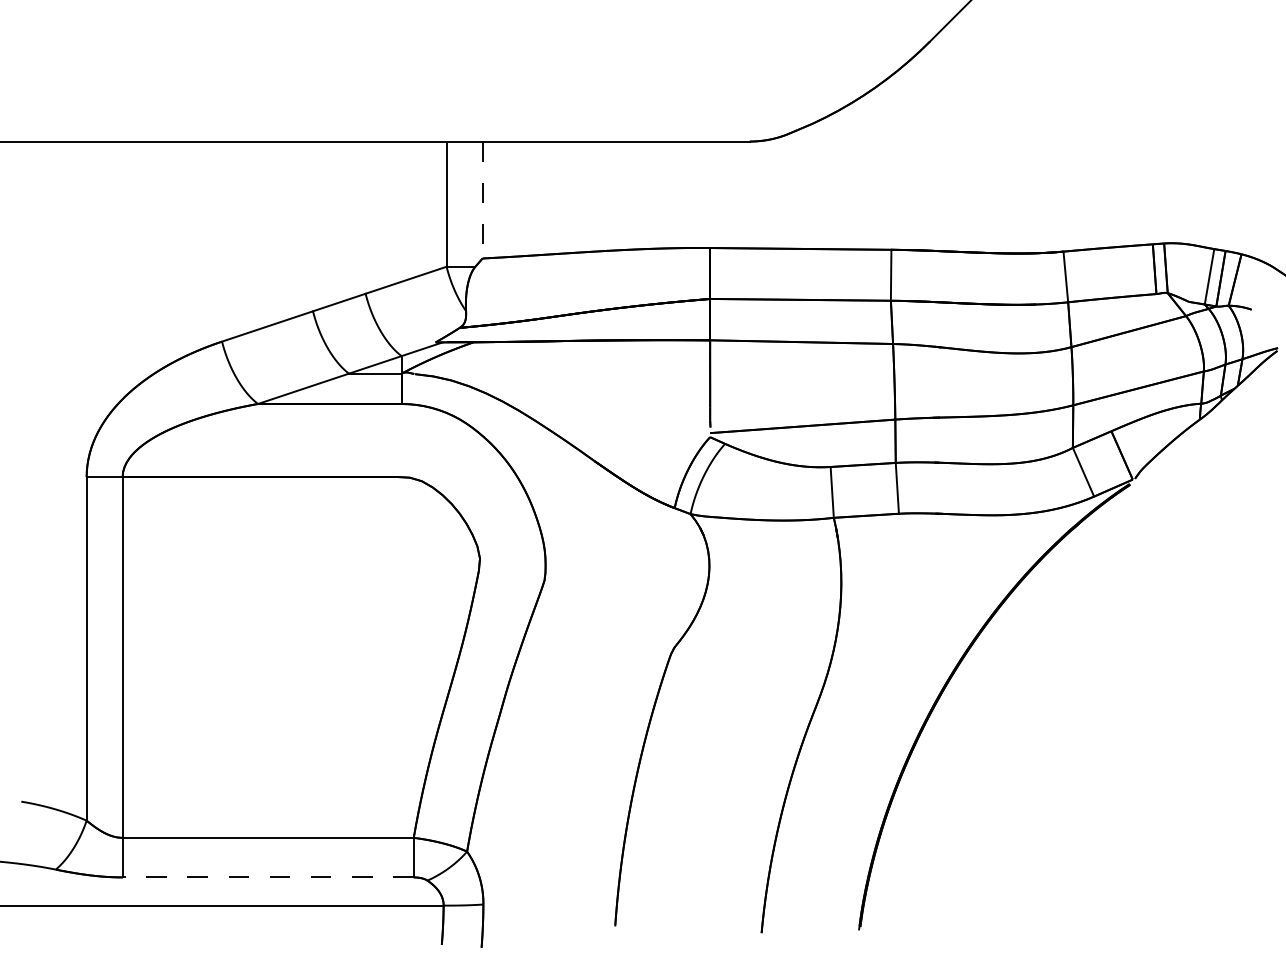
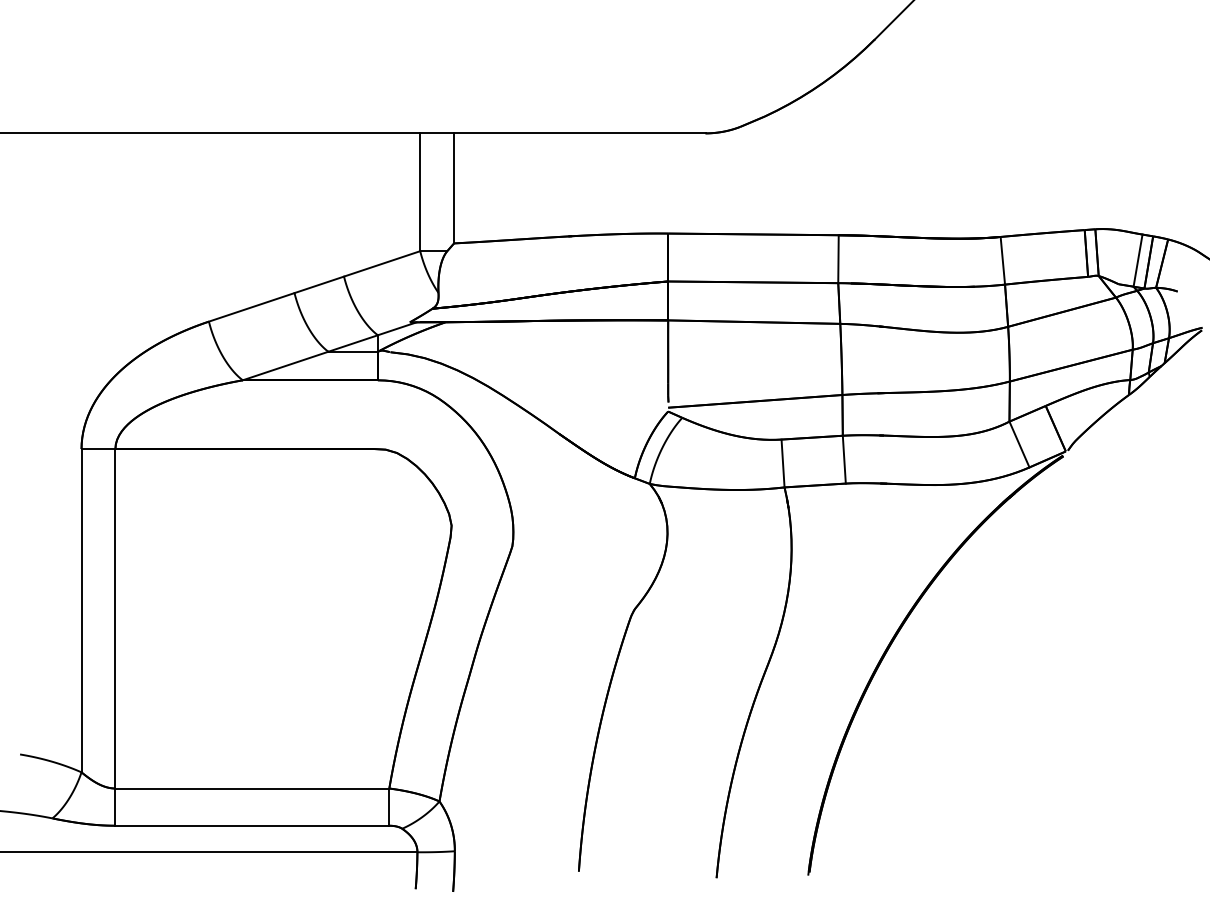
line: (482, 200) -> (453, 188), dashed -> solid
line: (268, 877) -> (252, 825), dashed -> solid

